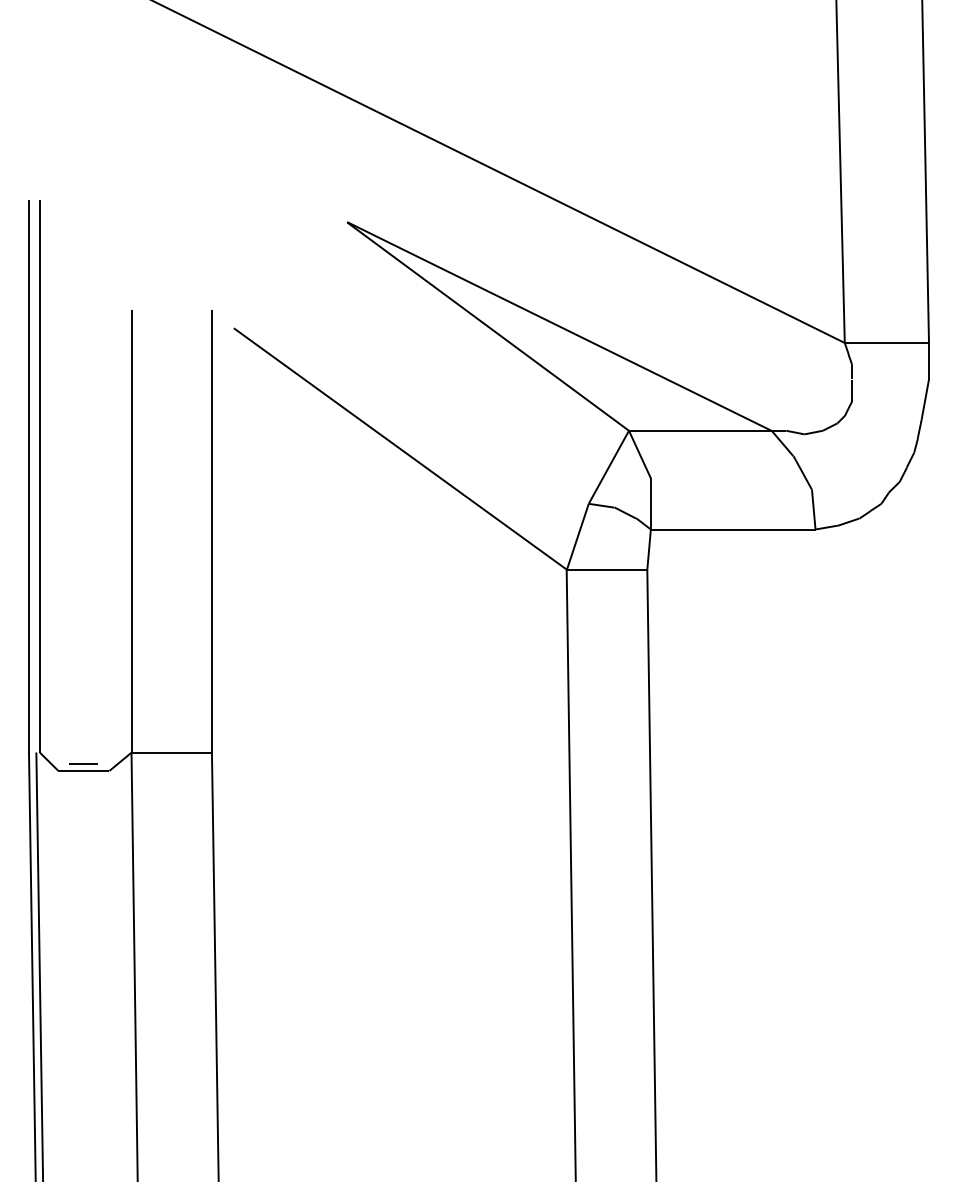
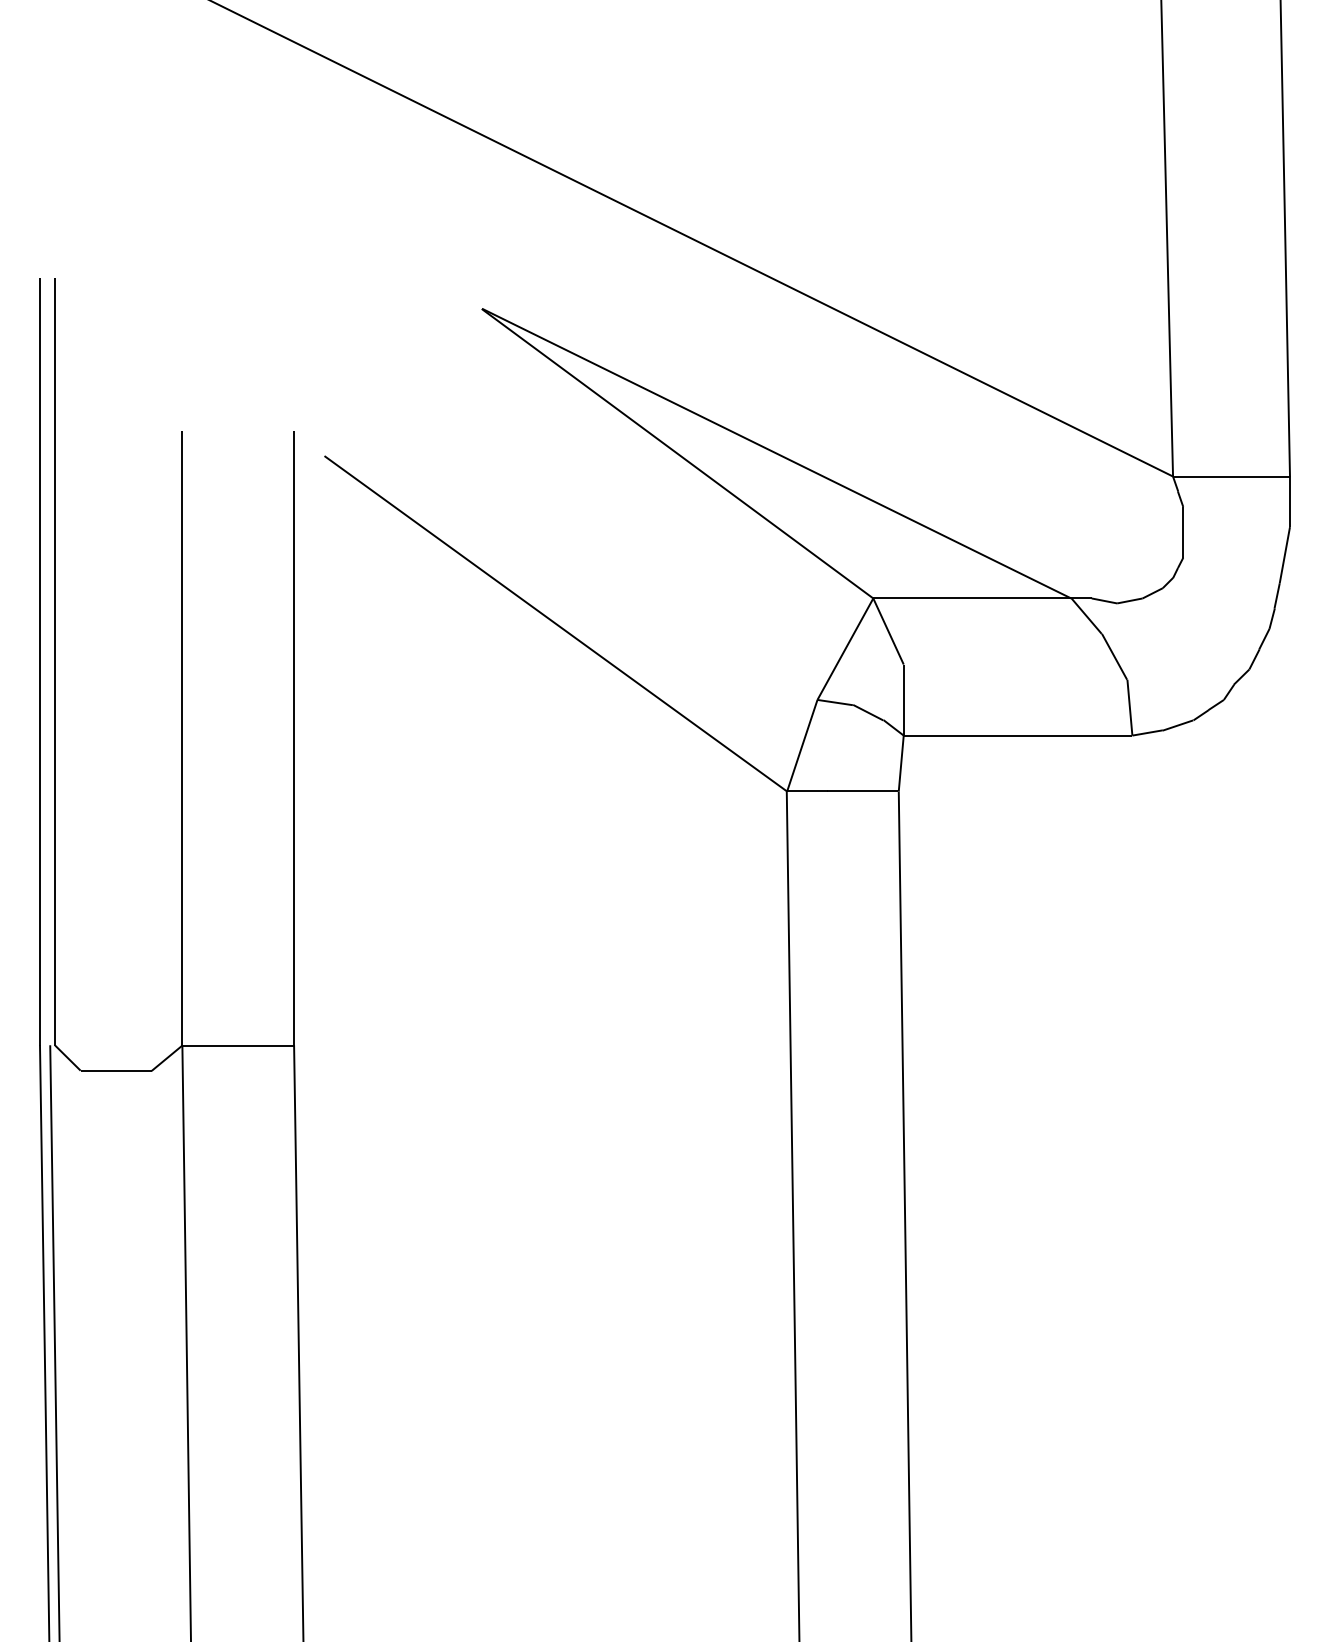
line: (83, 763) -> (115, 1060), removed

